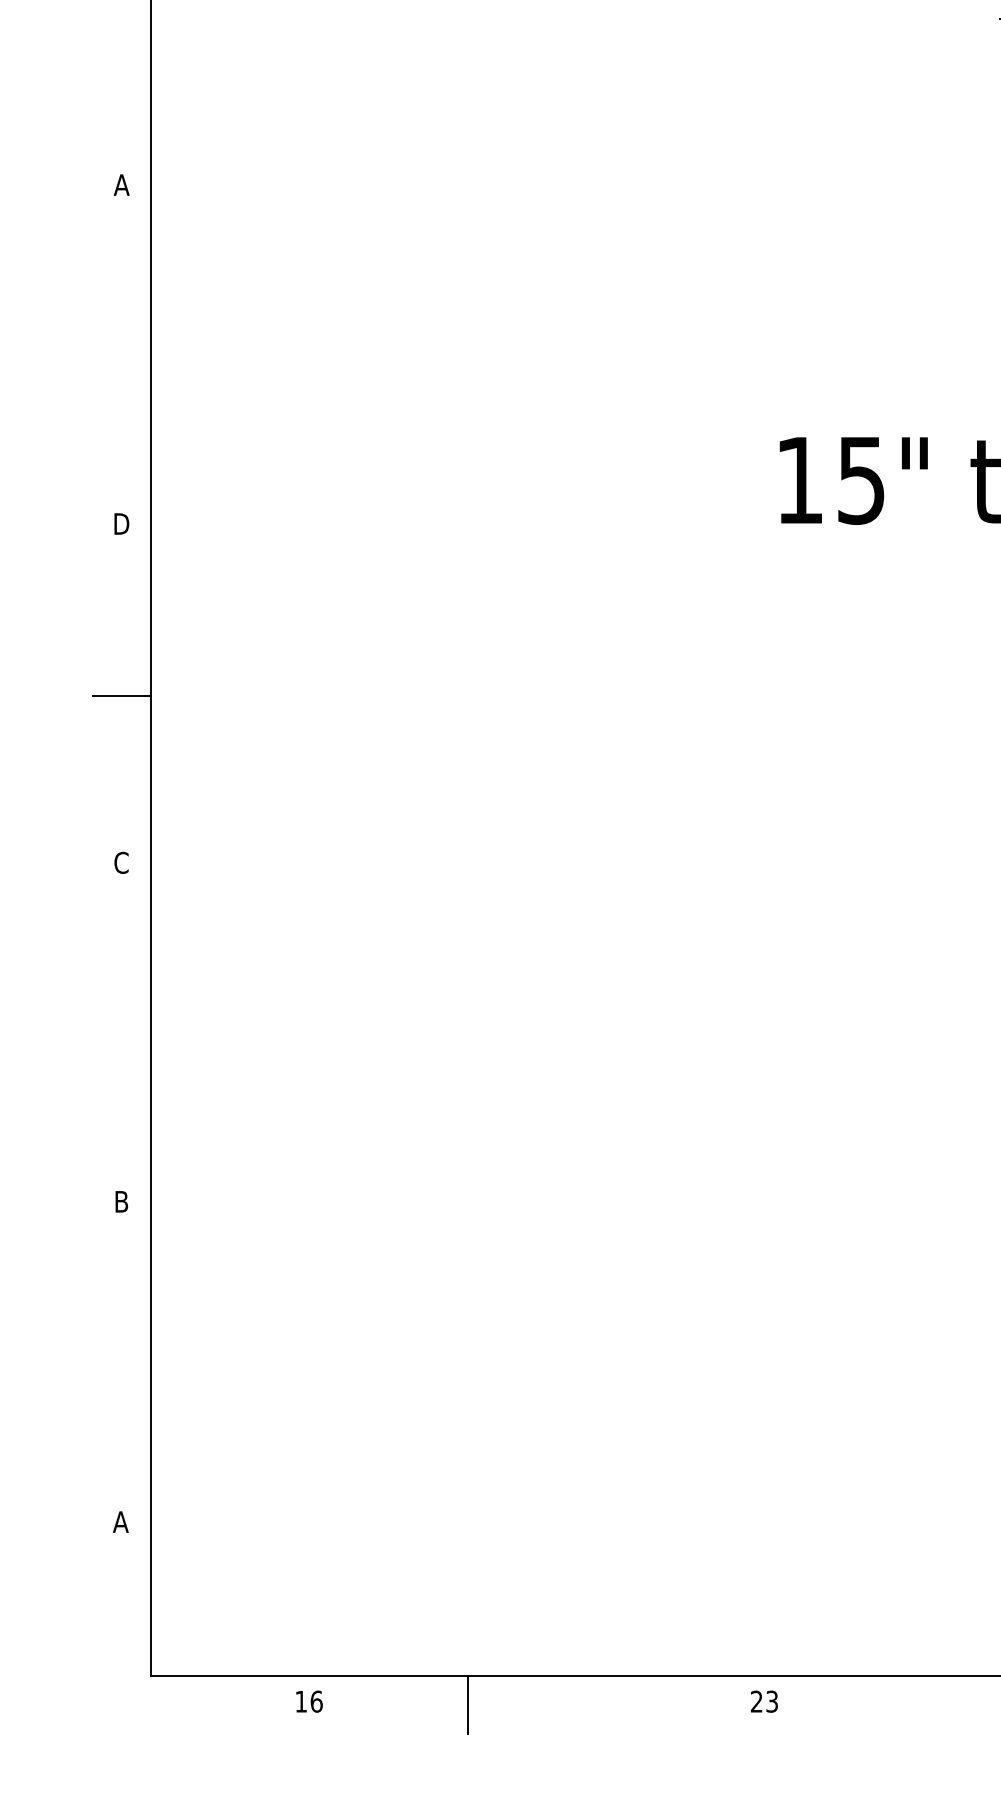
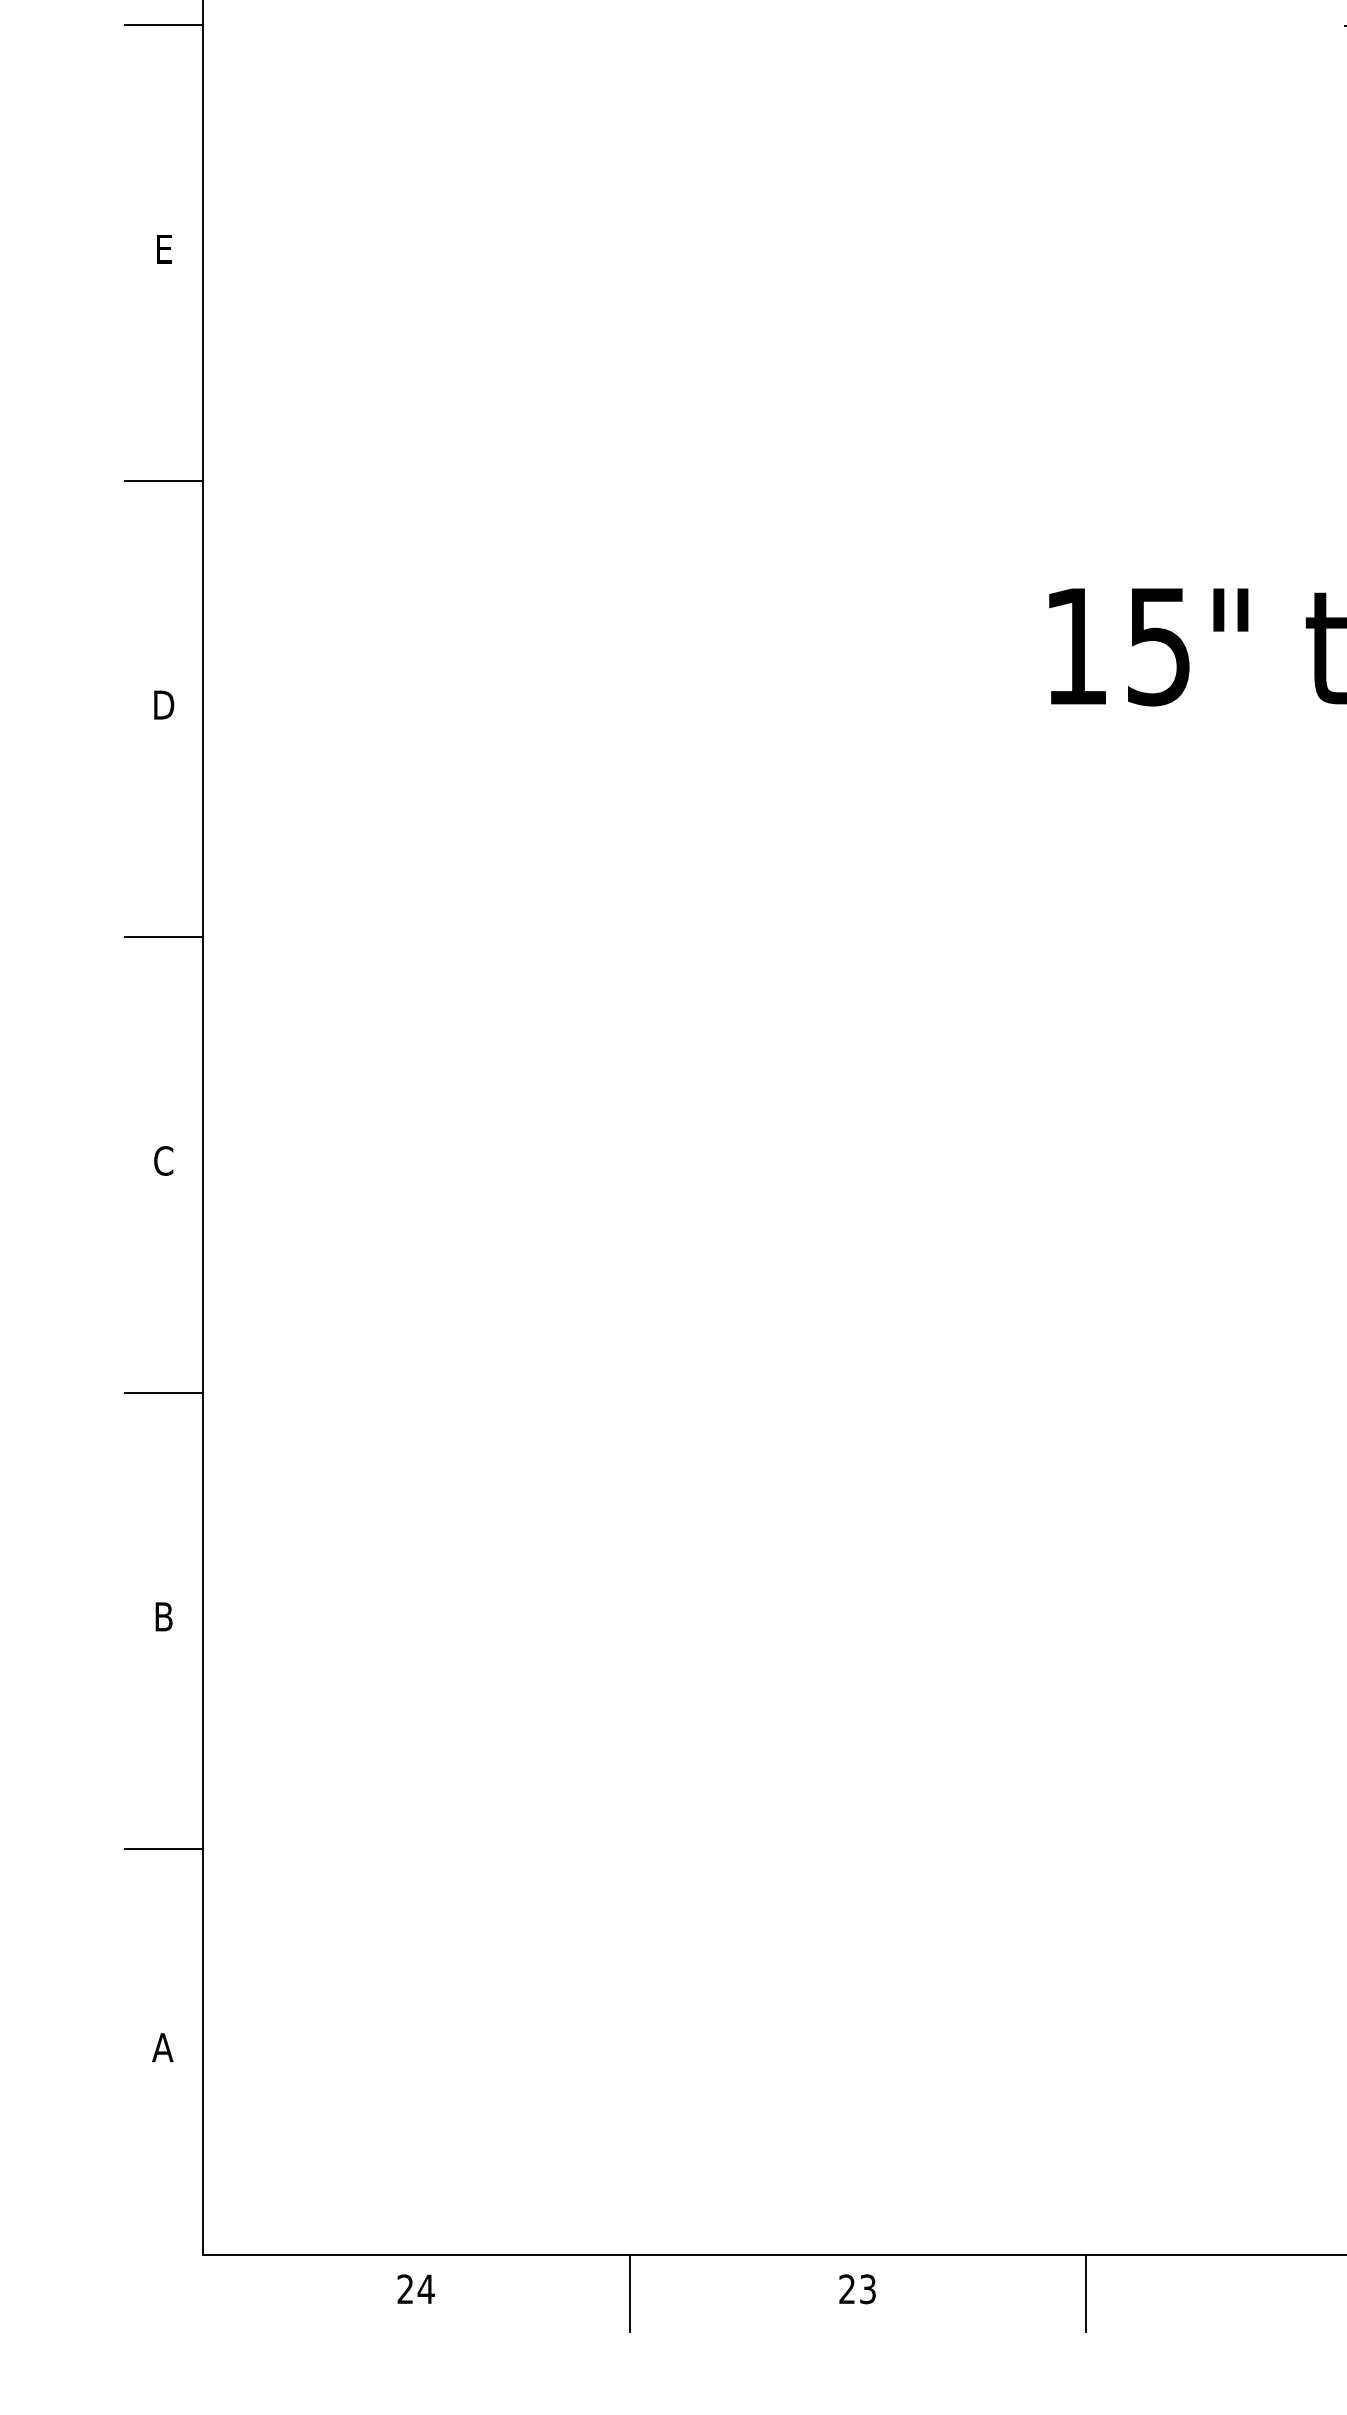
line: (121, 18) -> (163, 25), added
text: (121, 184) -> (163, 248), A -> E
line: (121, 357) -> (163, 481), added
line: (121, 1035) -> (163, 1392), added
line: (121, 1374) -> (163, 1848), added
text: (308, 1701) -> (415, 2289), 16 -> 24
text: (764, 1701) -> (857, 2289), moved
line: (807, 1704) -> (1086, 2293), added

